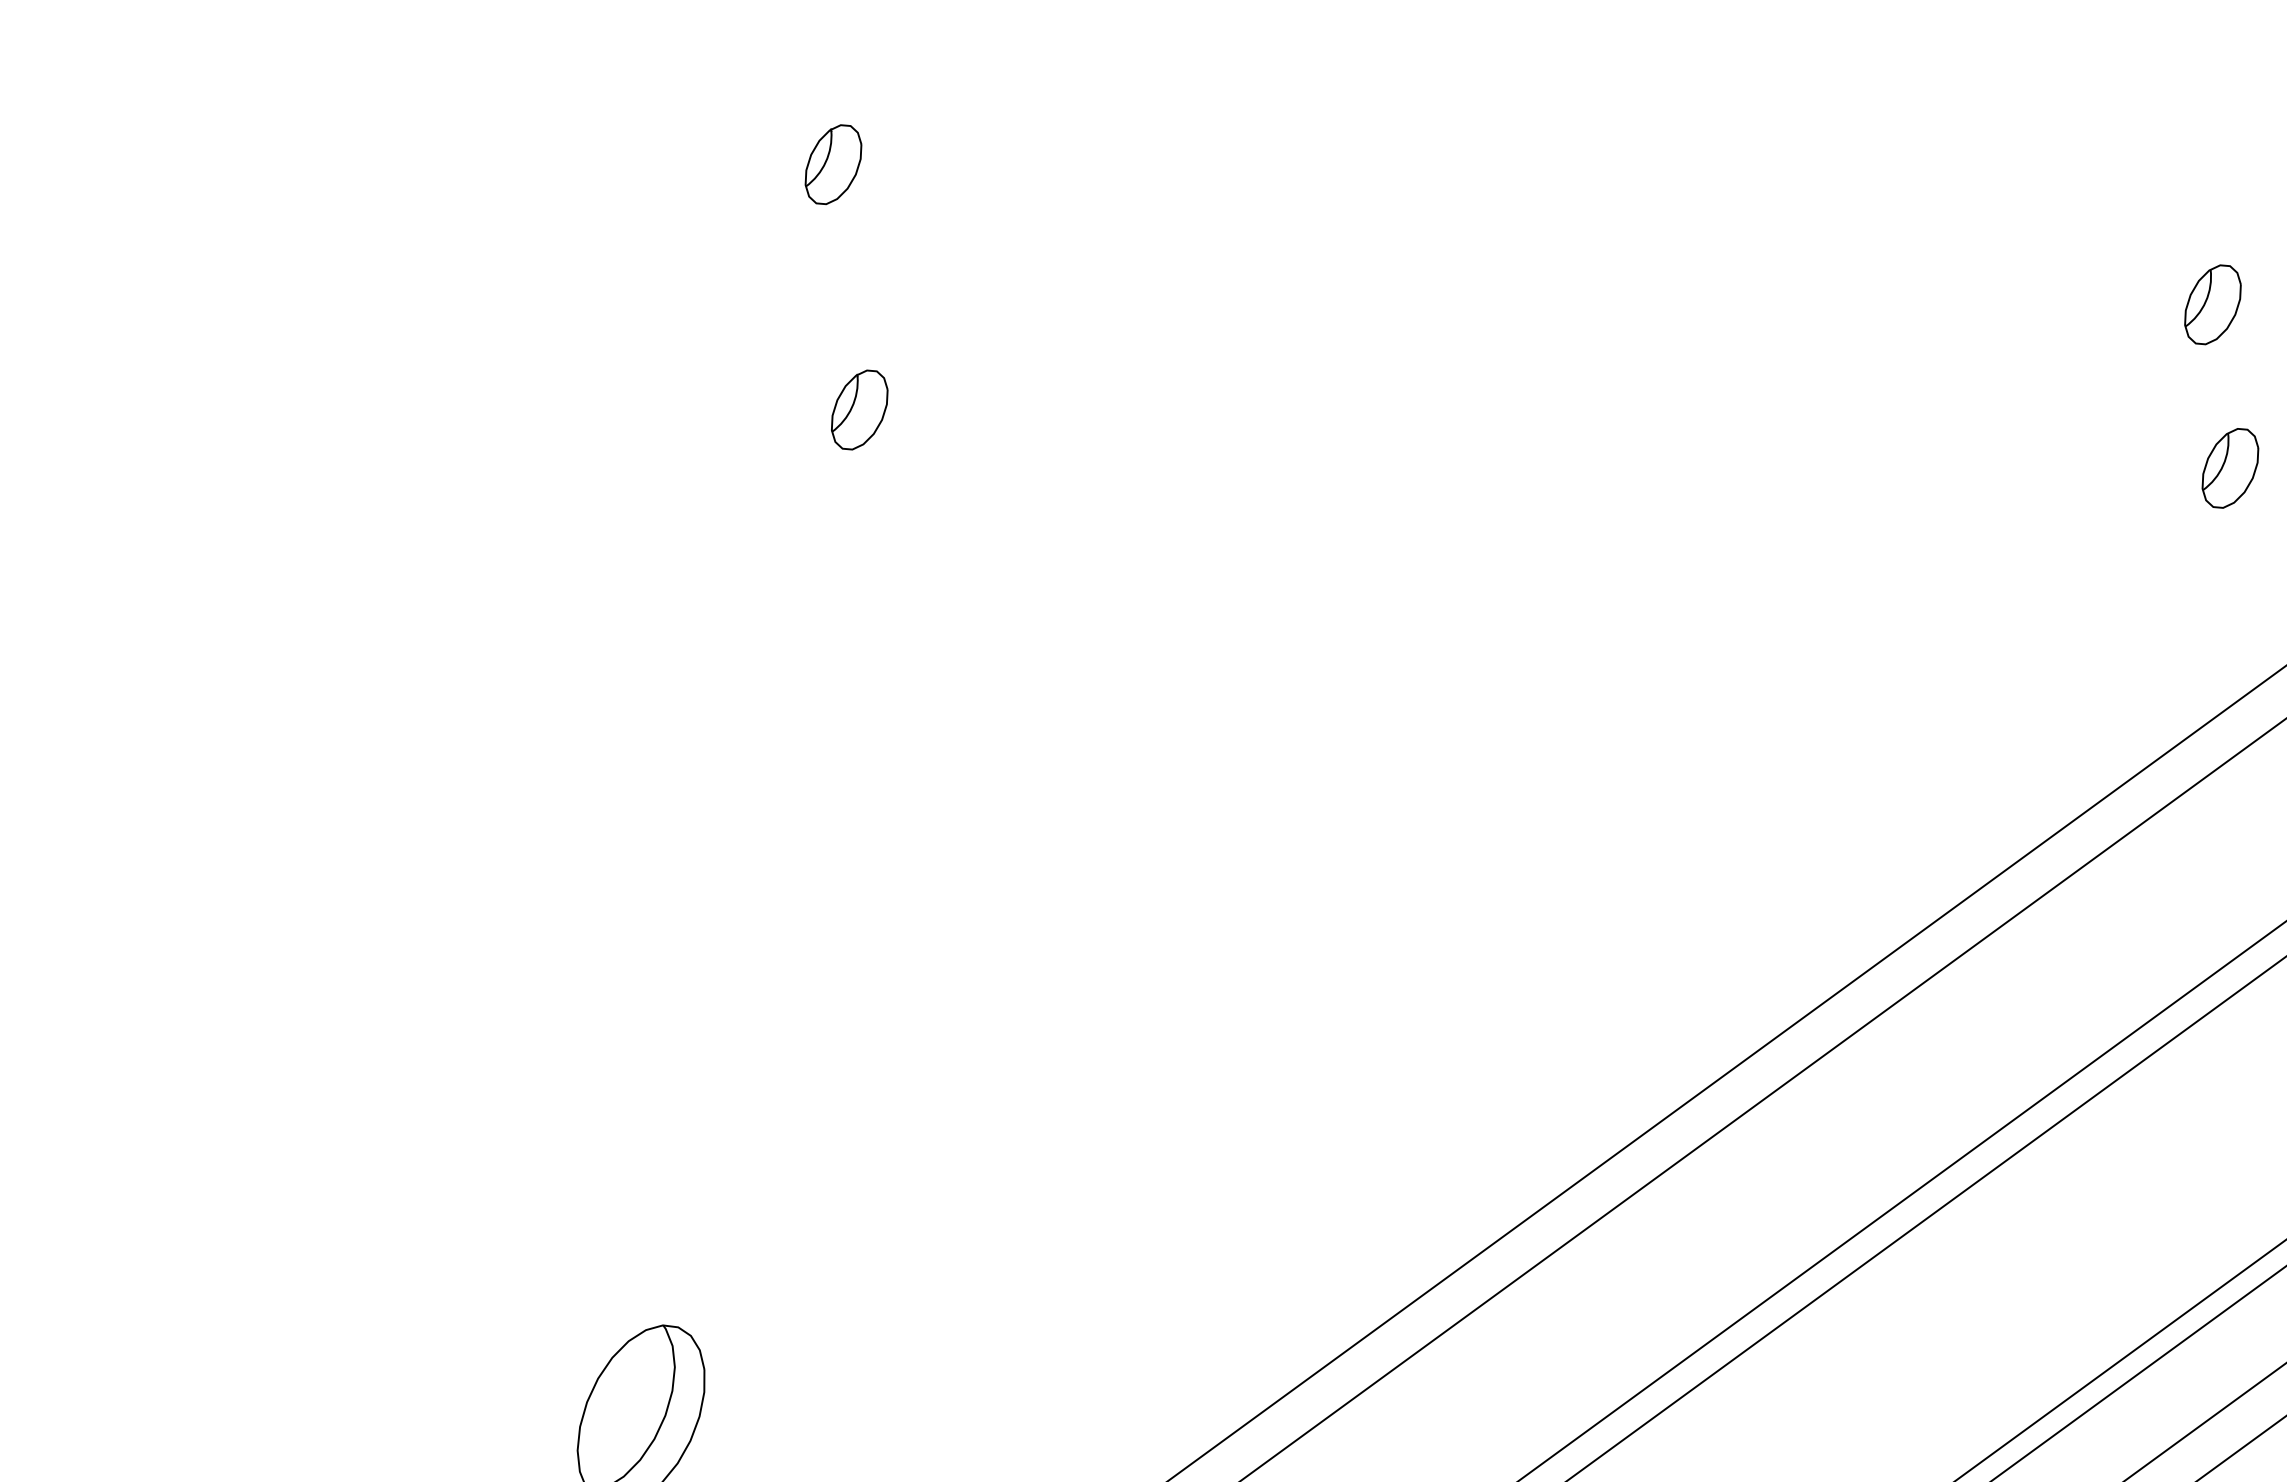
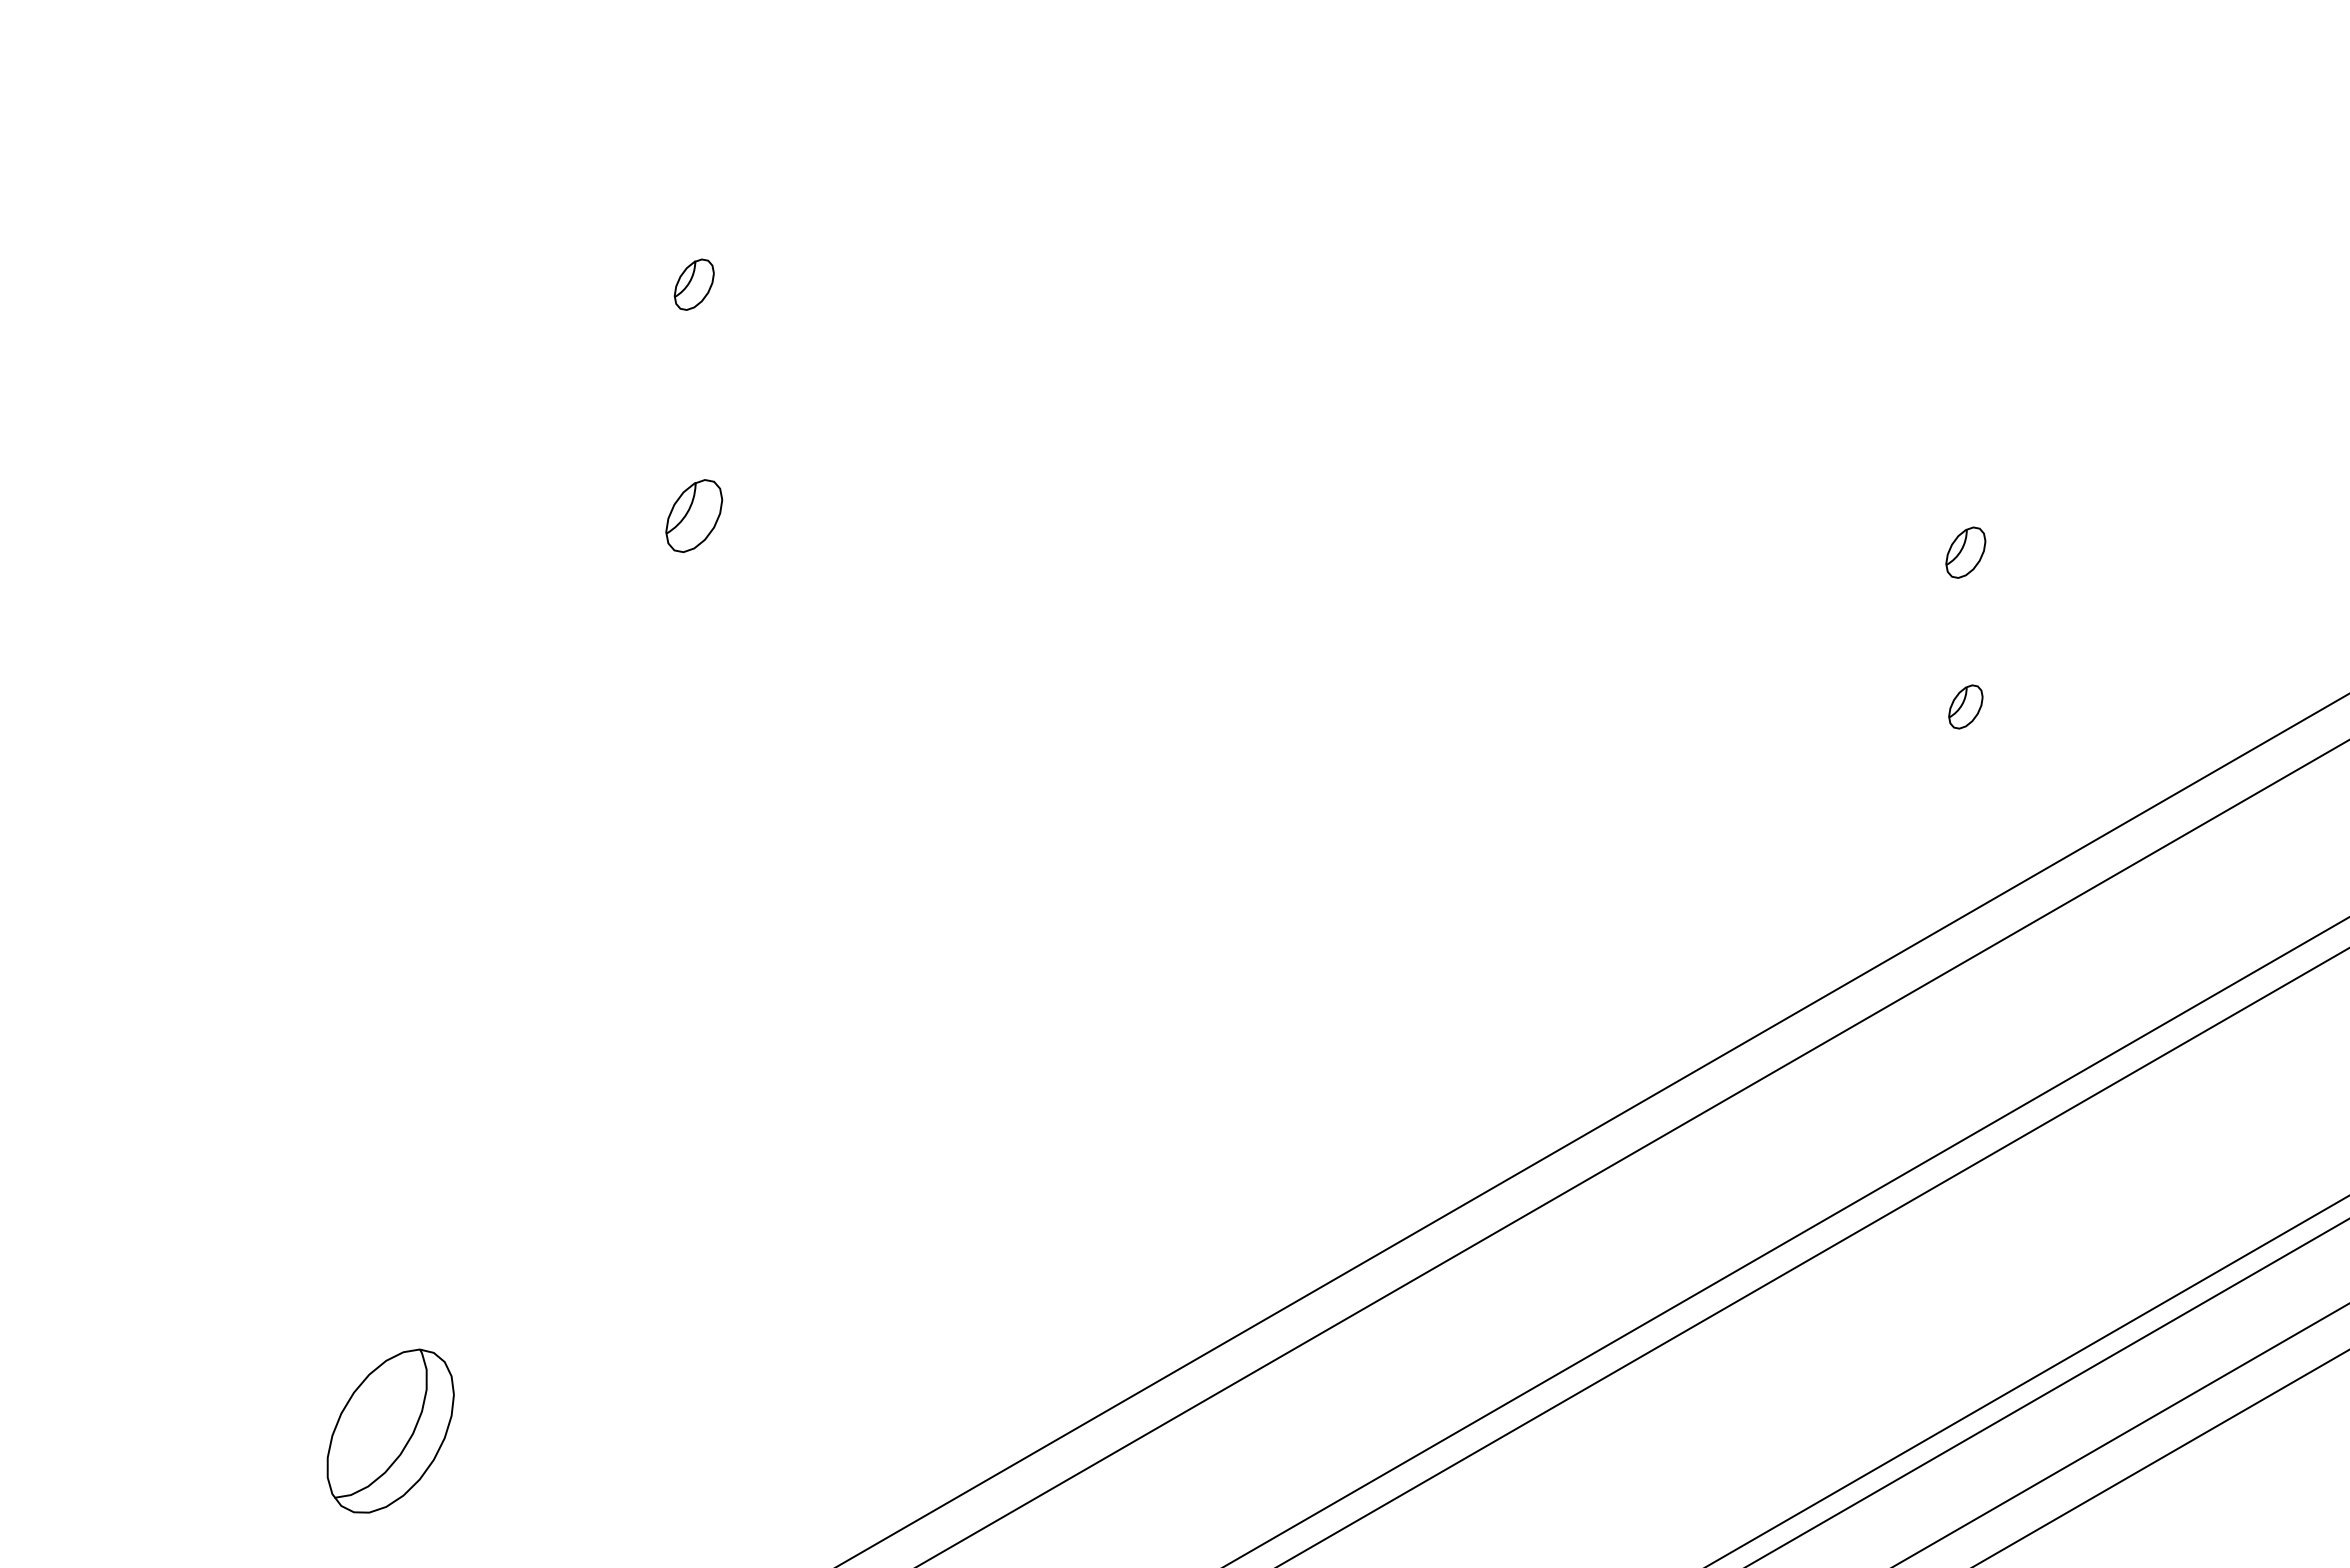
part: (833, 164) -> (694, 284), size x0.7
part: (2212, 304) -> (1965, 552), size x0.7
part: (2230, 467) -> (1965, 706), size x0.6

